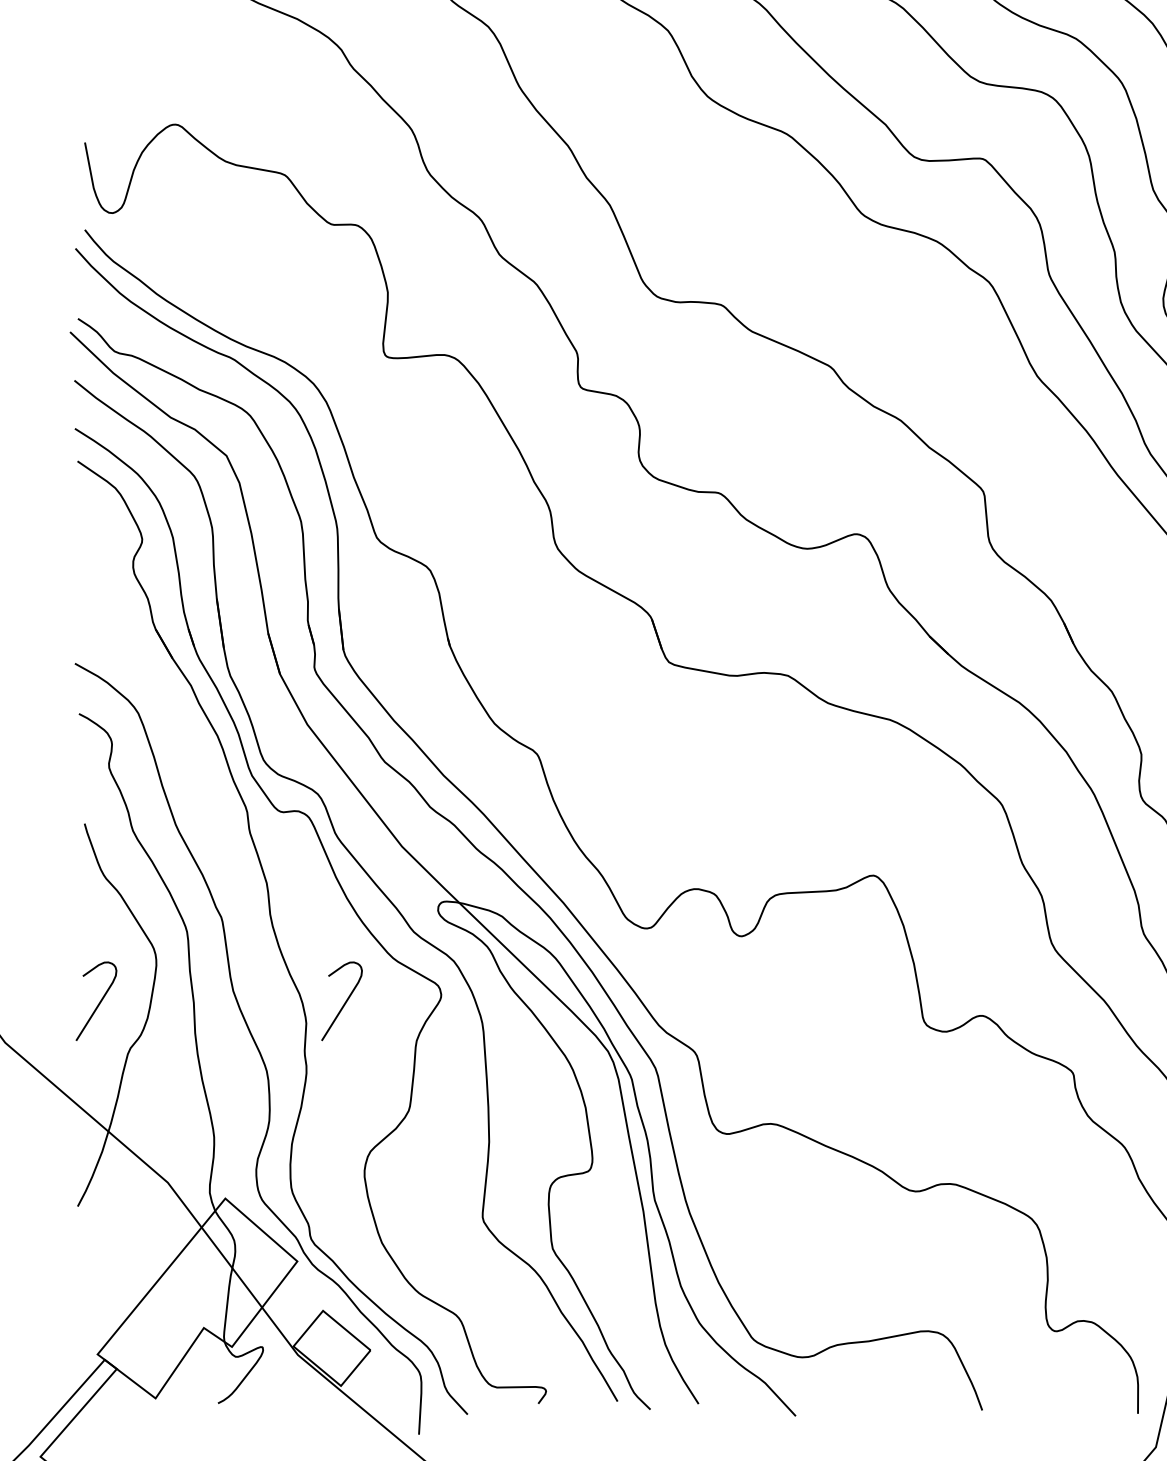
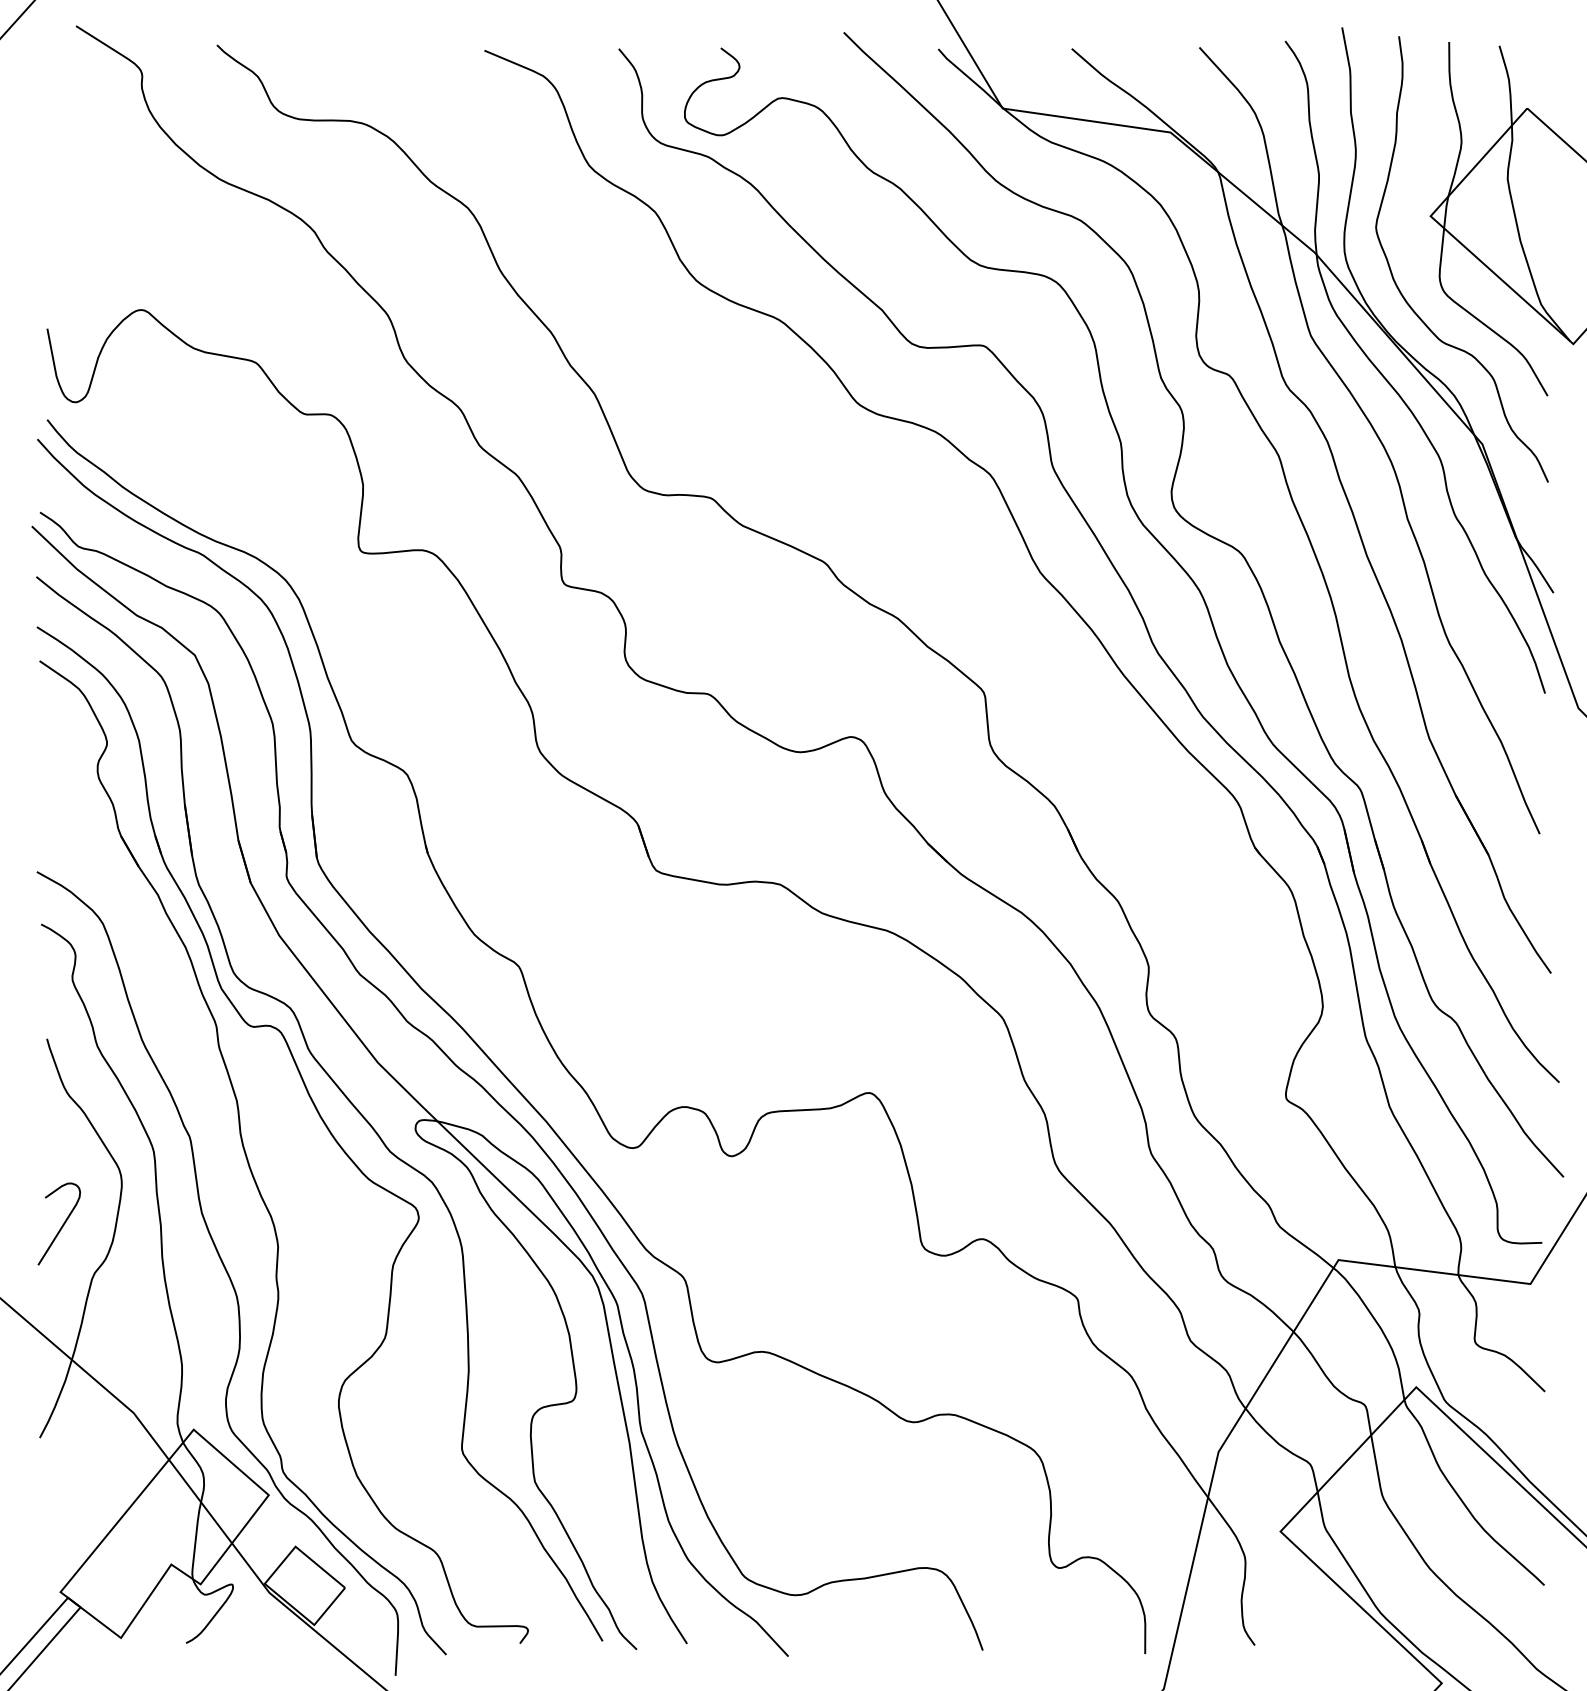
curve: (345, 1001) -> (318, 1224), removed

